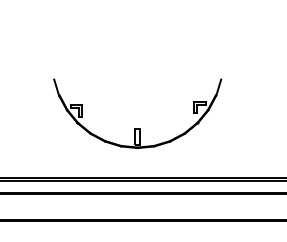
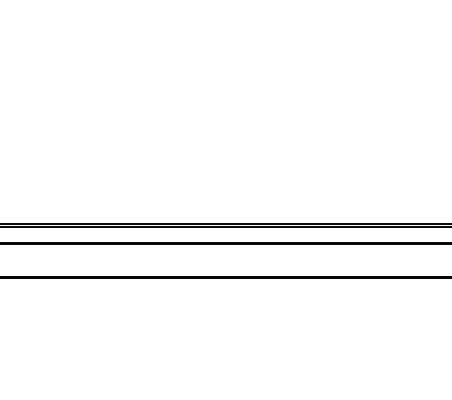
part: (137, 128) -> (195, 161), removed

